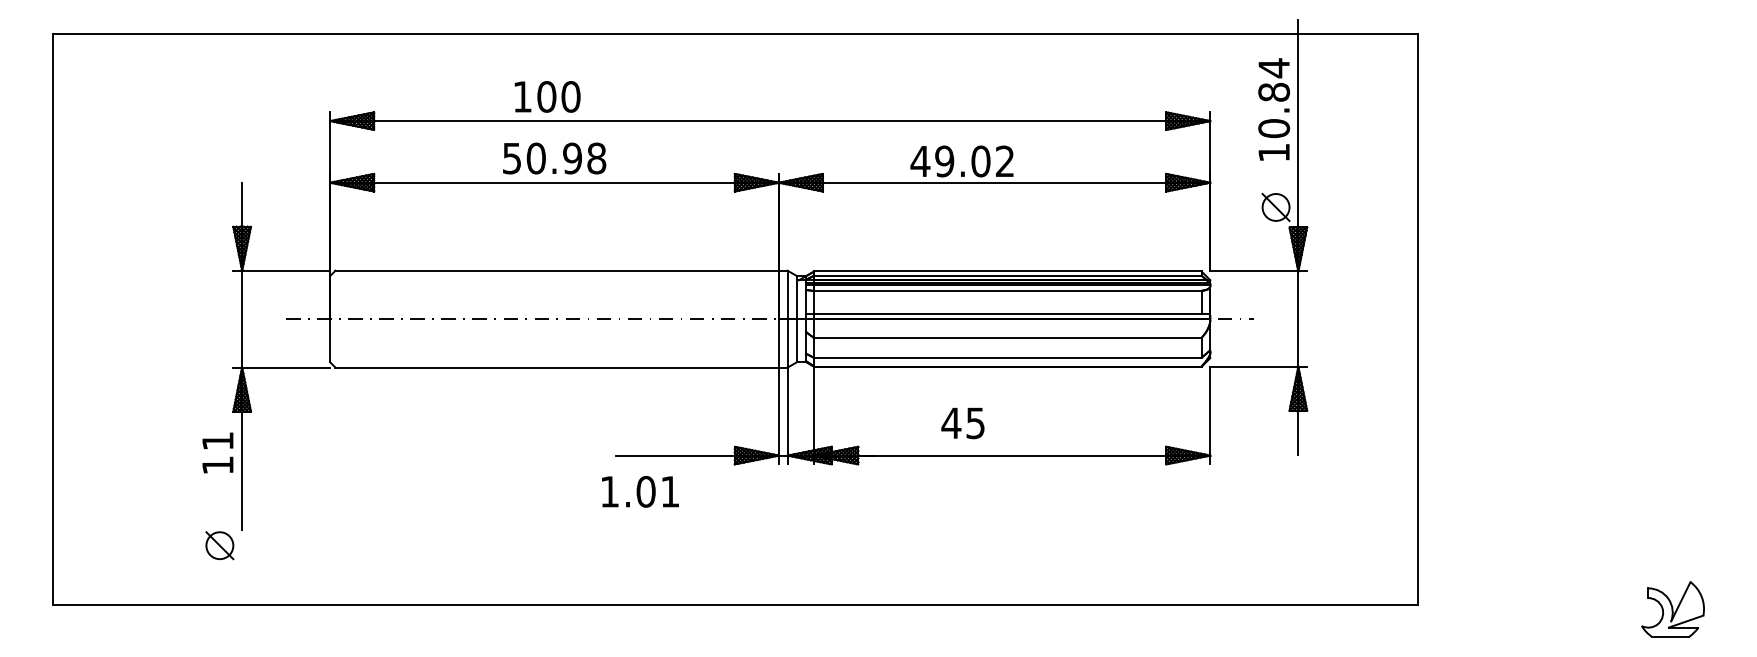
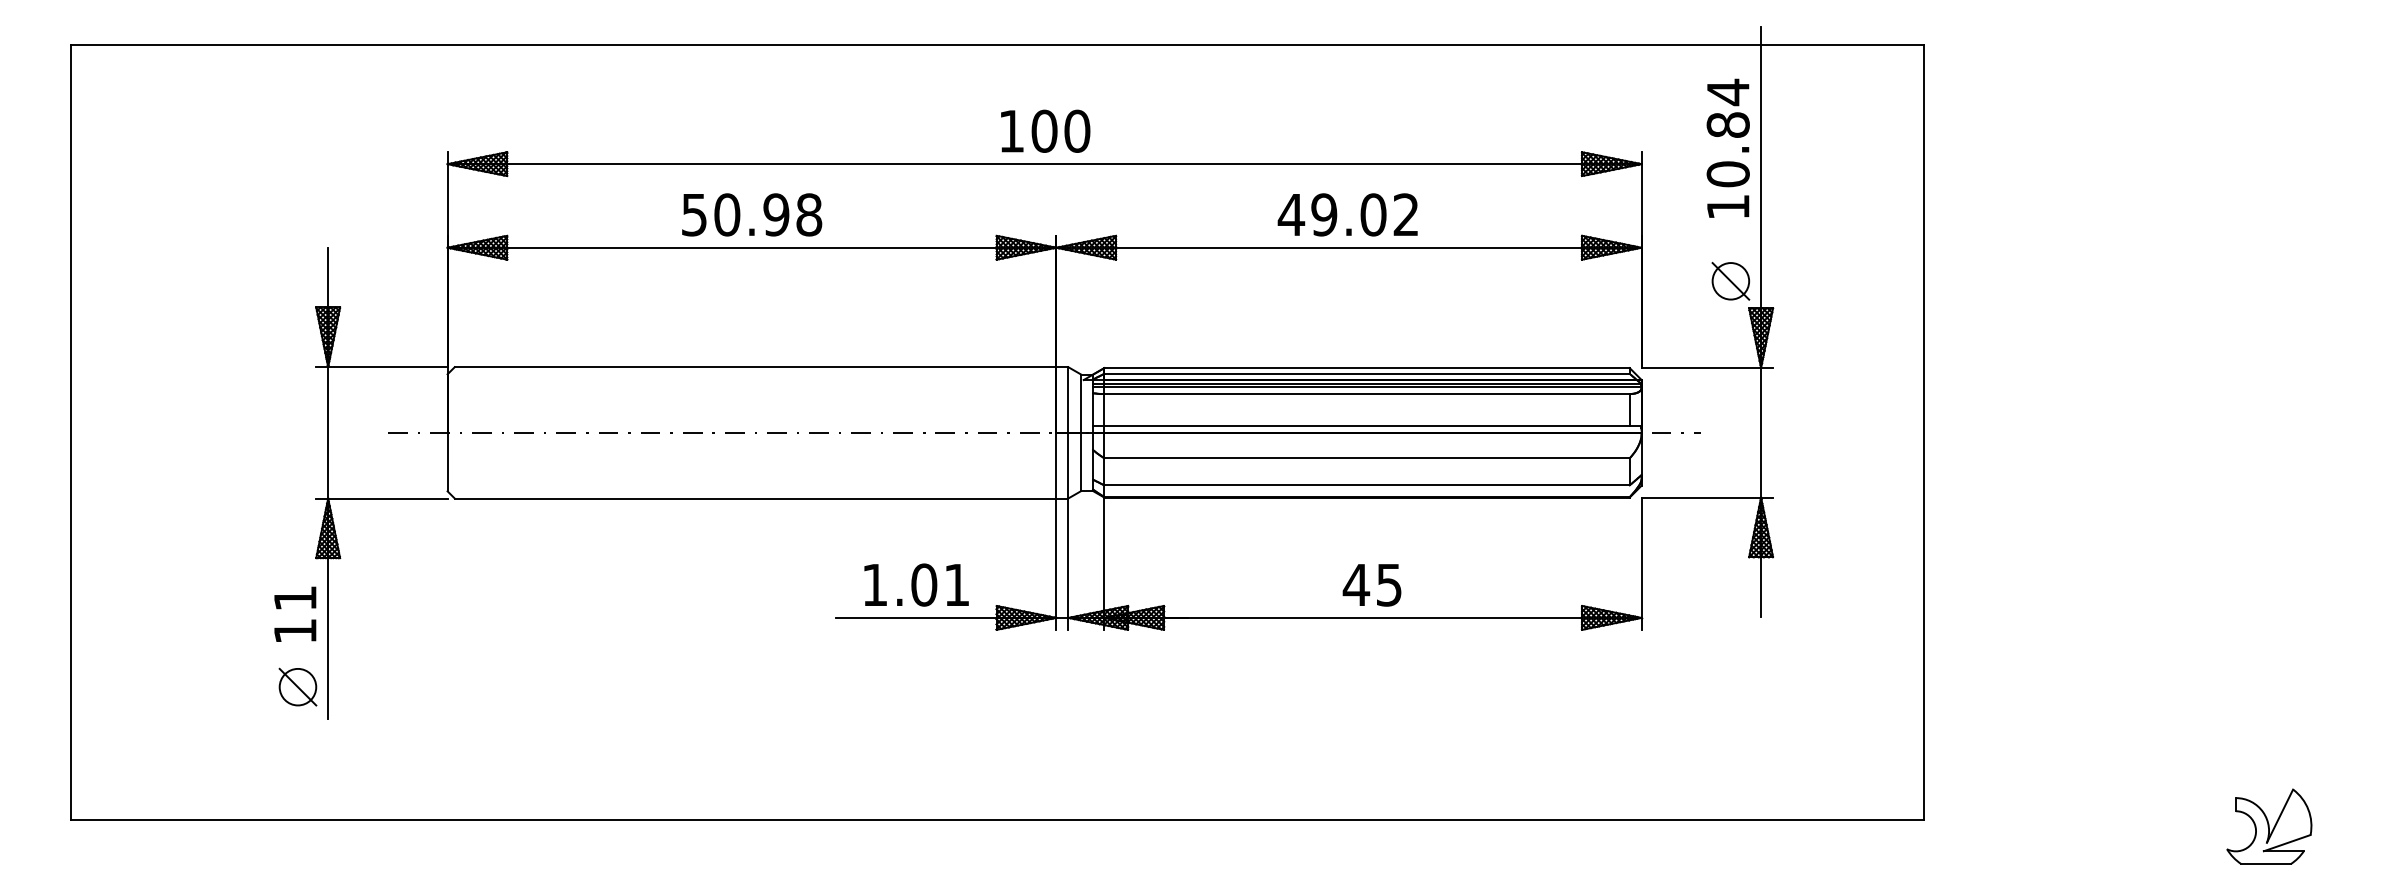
text: (547, 96) -> (1045, 130), moved
text: (961, 161) -> (1347, 214), moved
text: (962, 423) -> (1371, 585), moved
text: (640, 491) -> (916, 584), moved
part: (219, 545) -> (297, 686), moved

